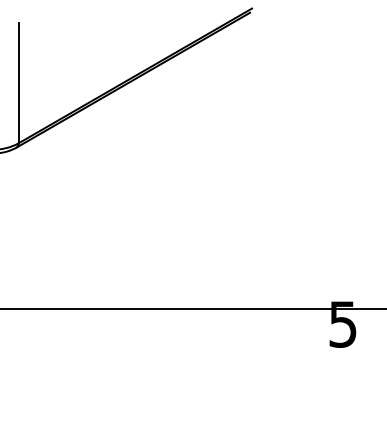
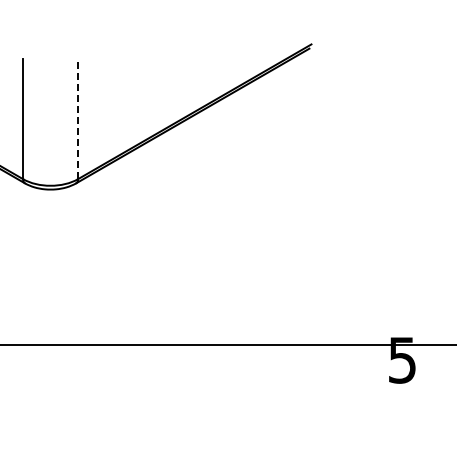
line: (19, 82) -> (78, 118), solid -> dashed

